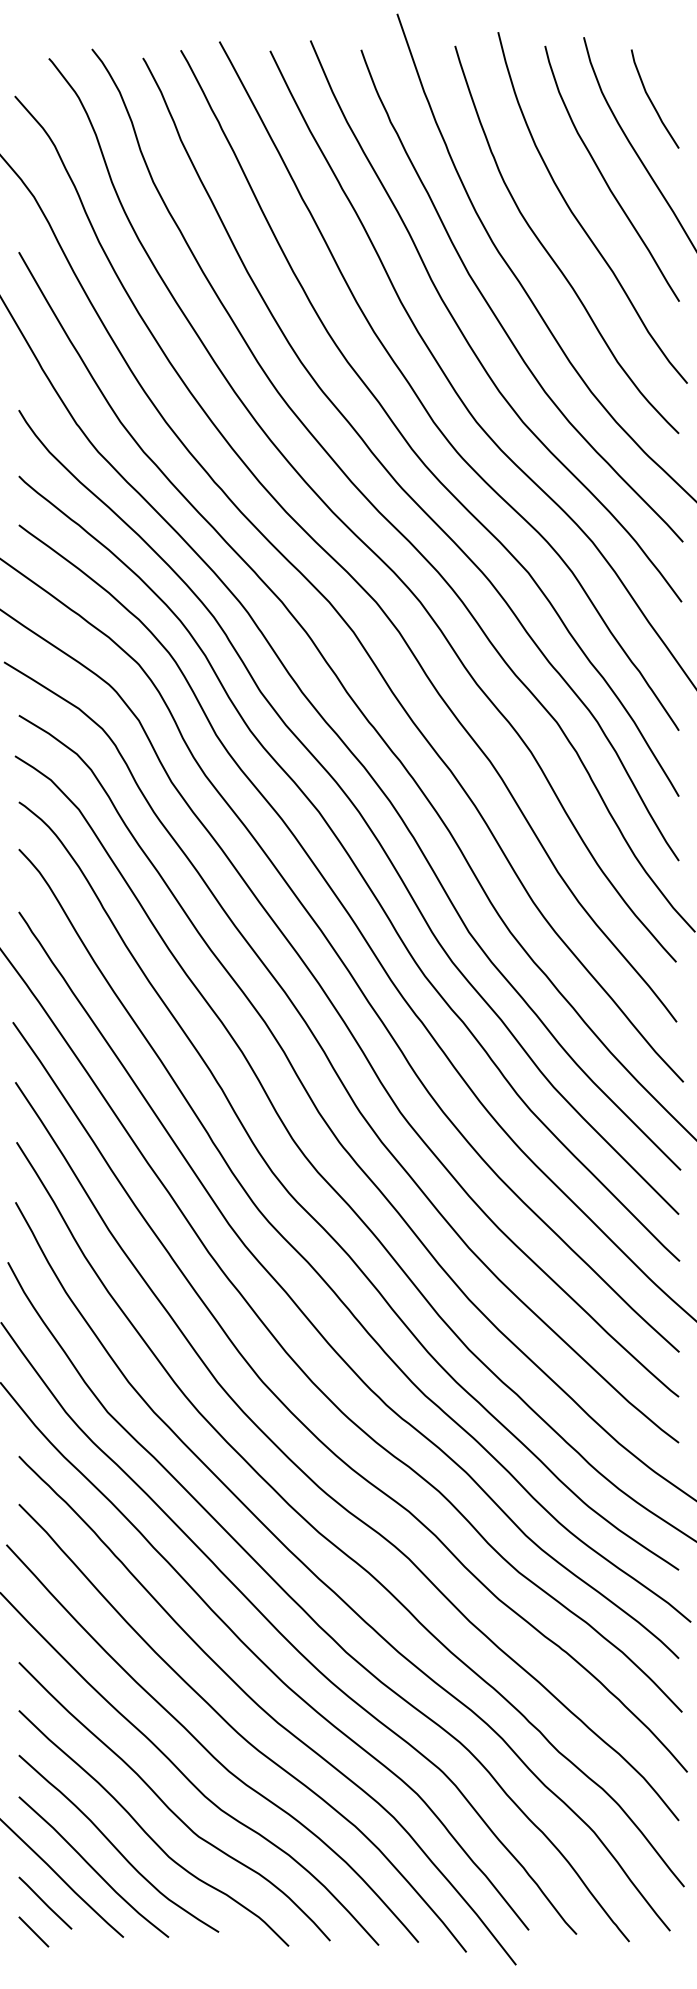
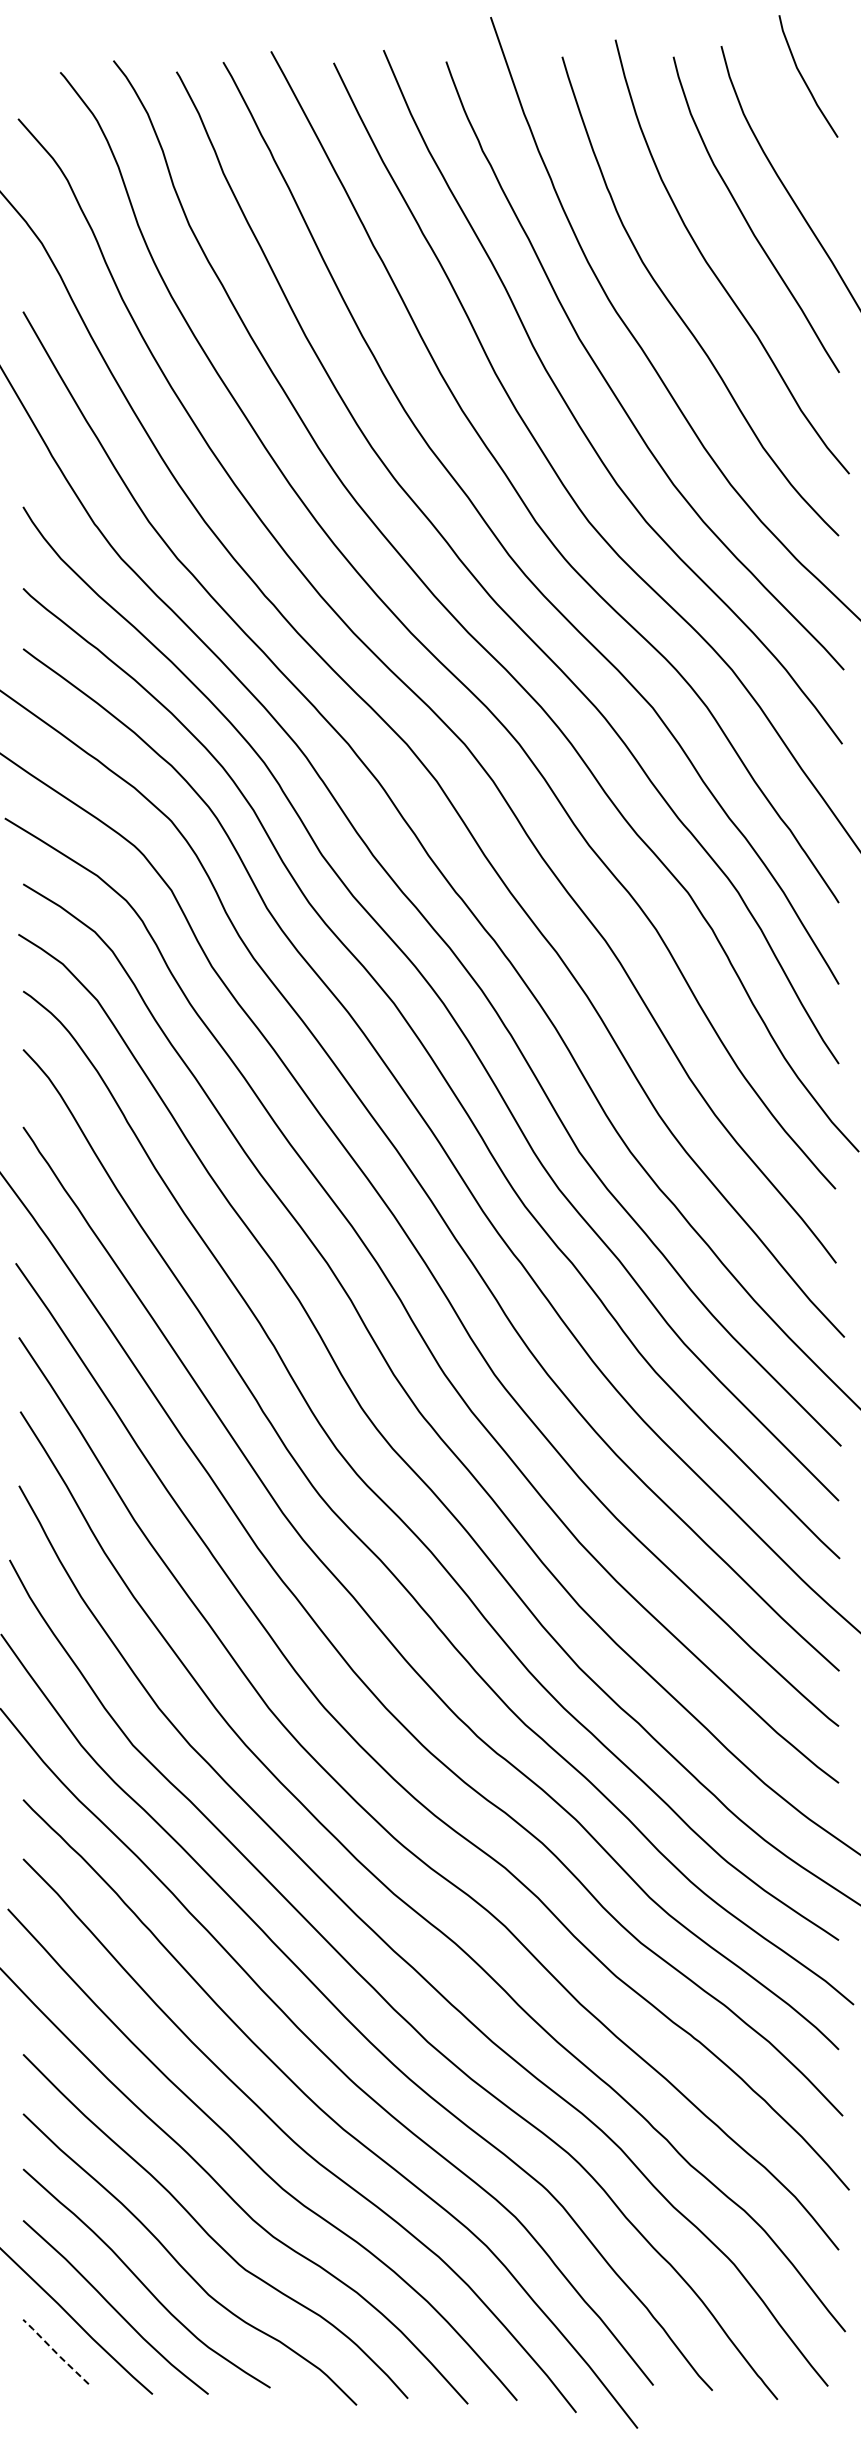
curve: (651, 101) -> (804, 79), moved
line: (45, 1903) -> (55, 2352), solid -> dashed
line: (33, 1931) -> (41, 2387), removed

